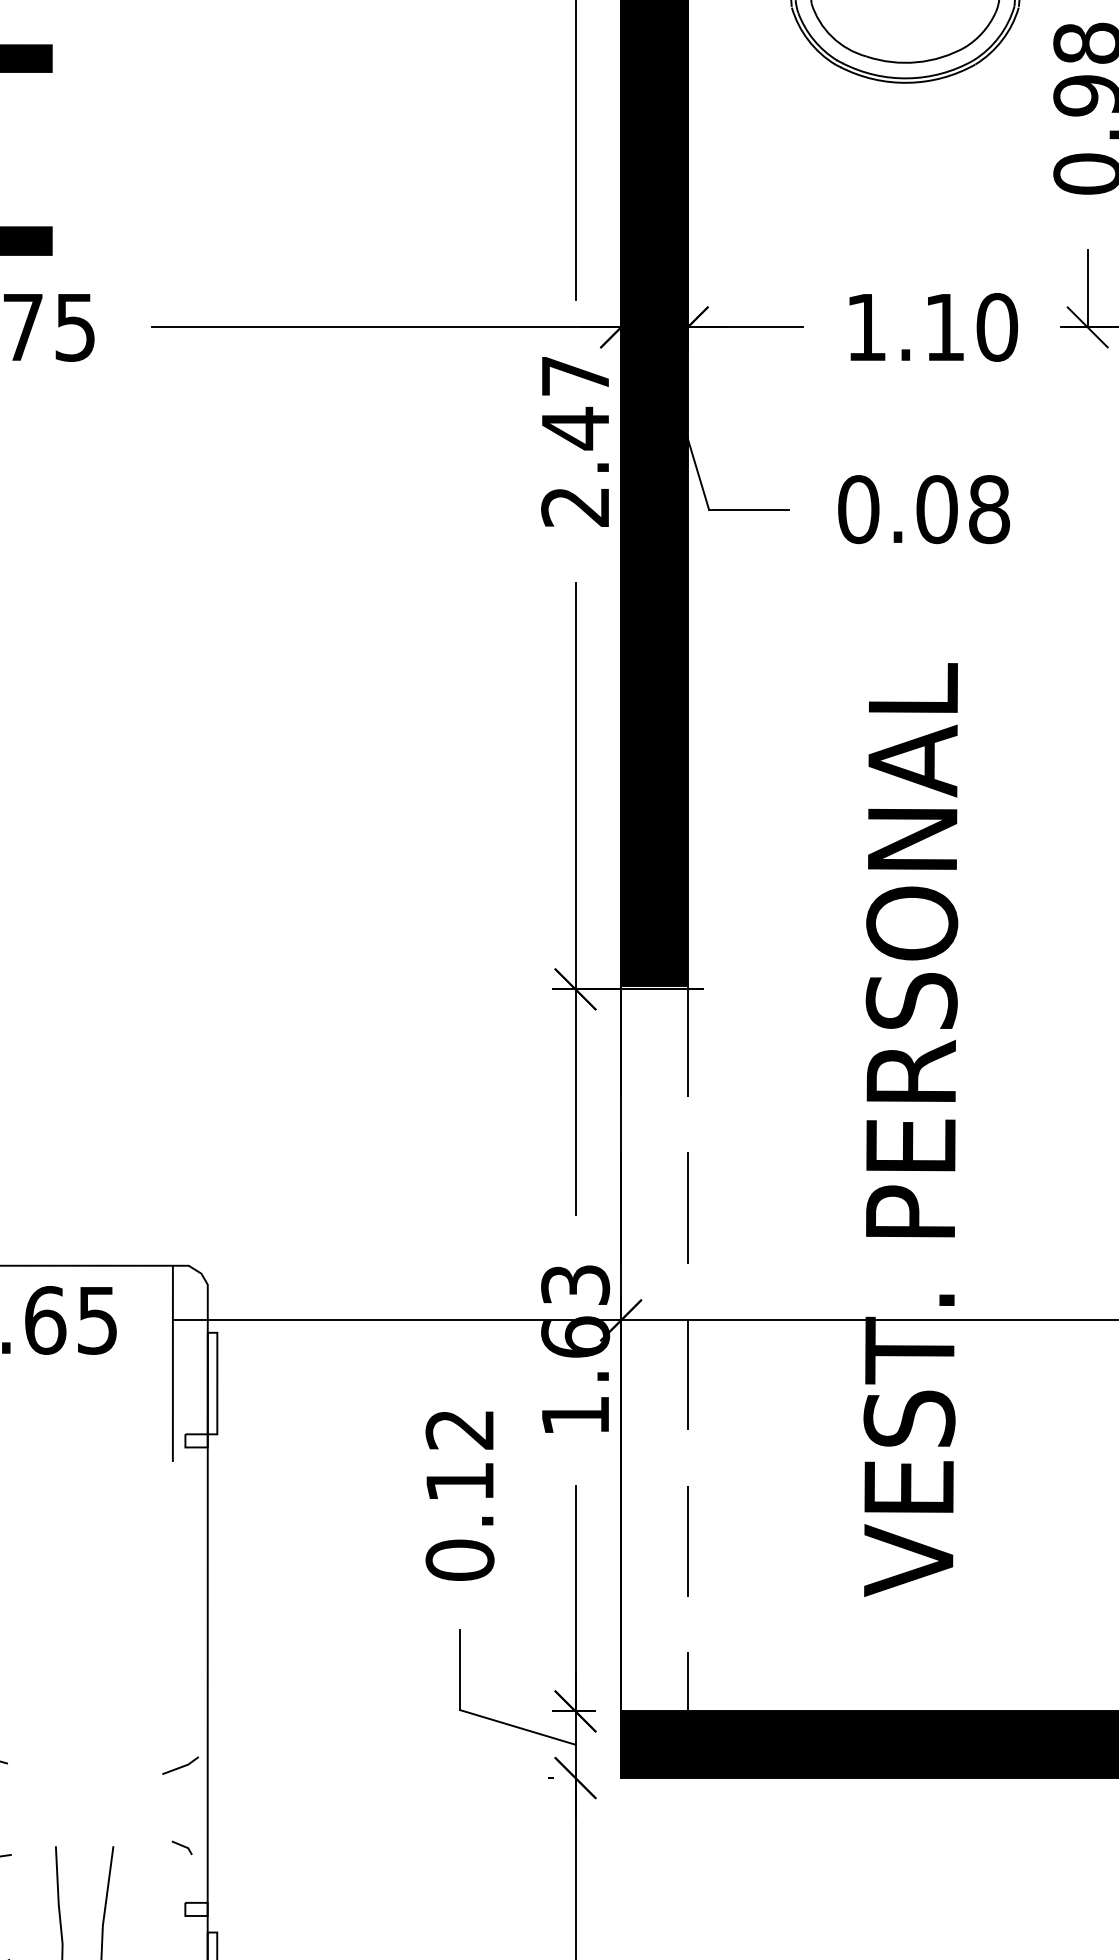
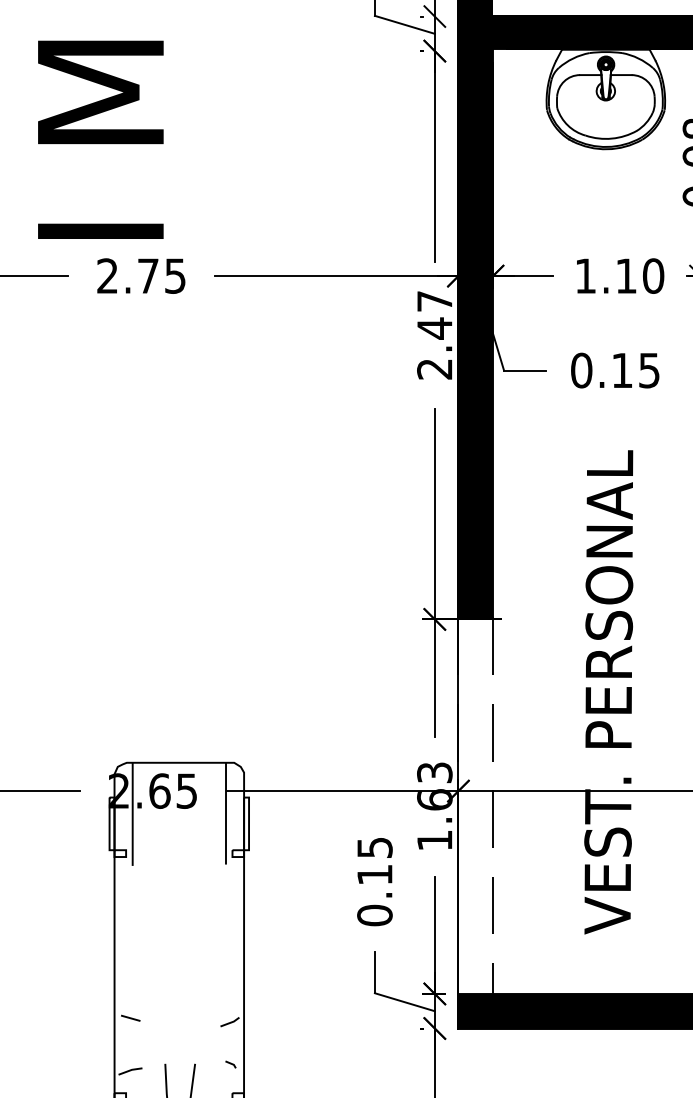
text: (962, 509) -> (635, 370), 0.08 -> 0.15
text: (459, 1431) -> (374, 848), 0.12 -> 0.15

